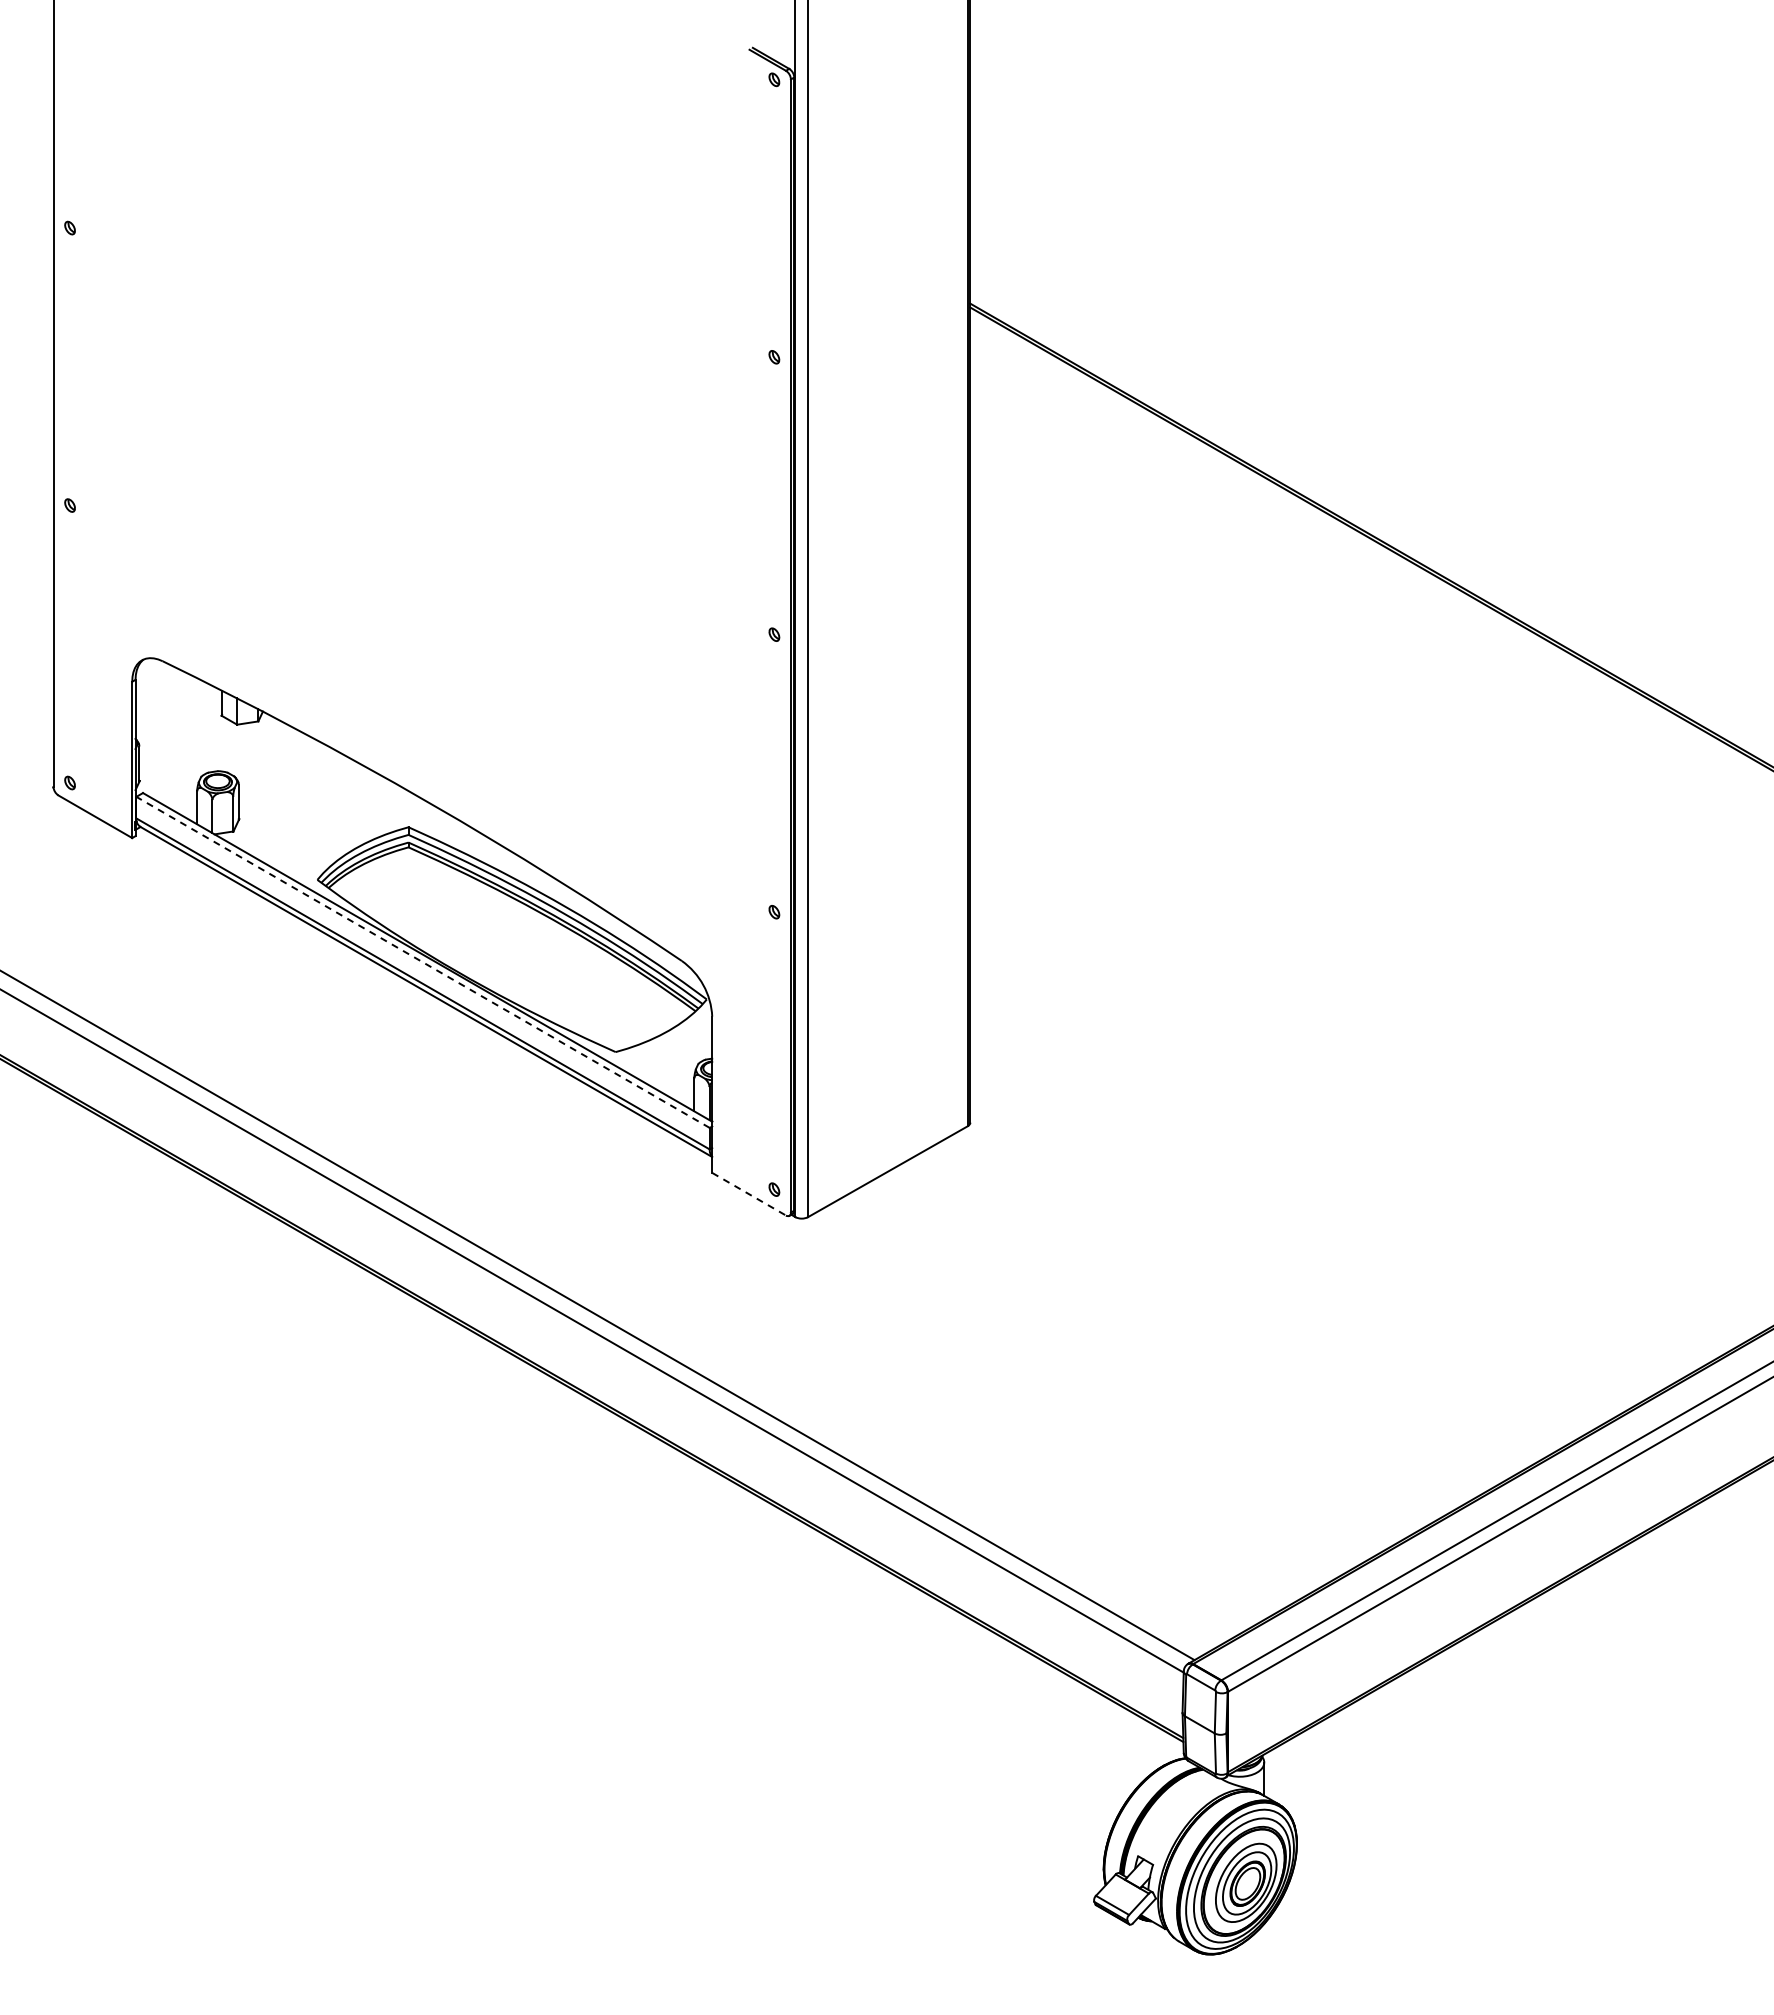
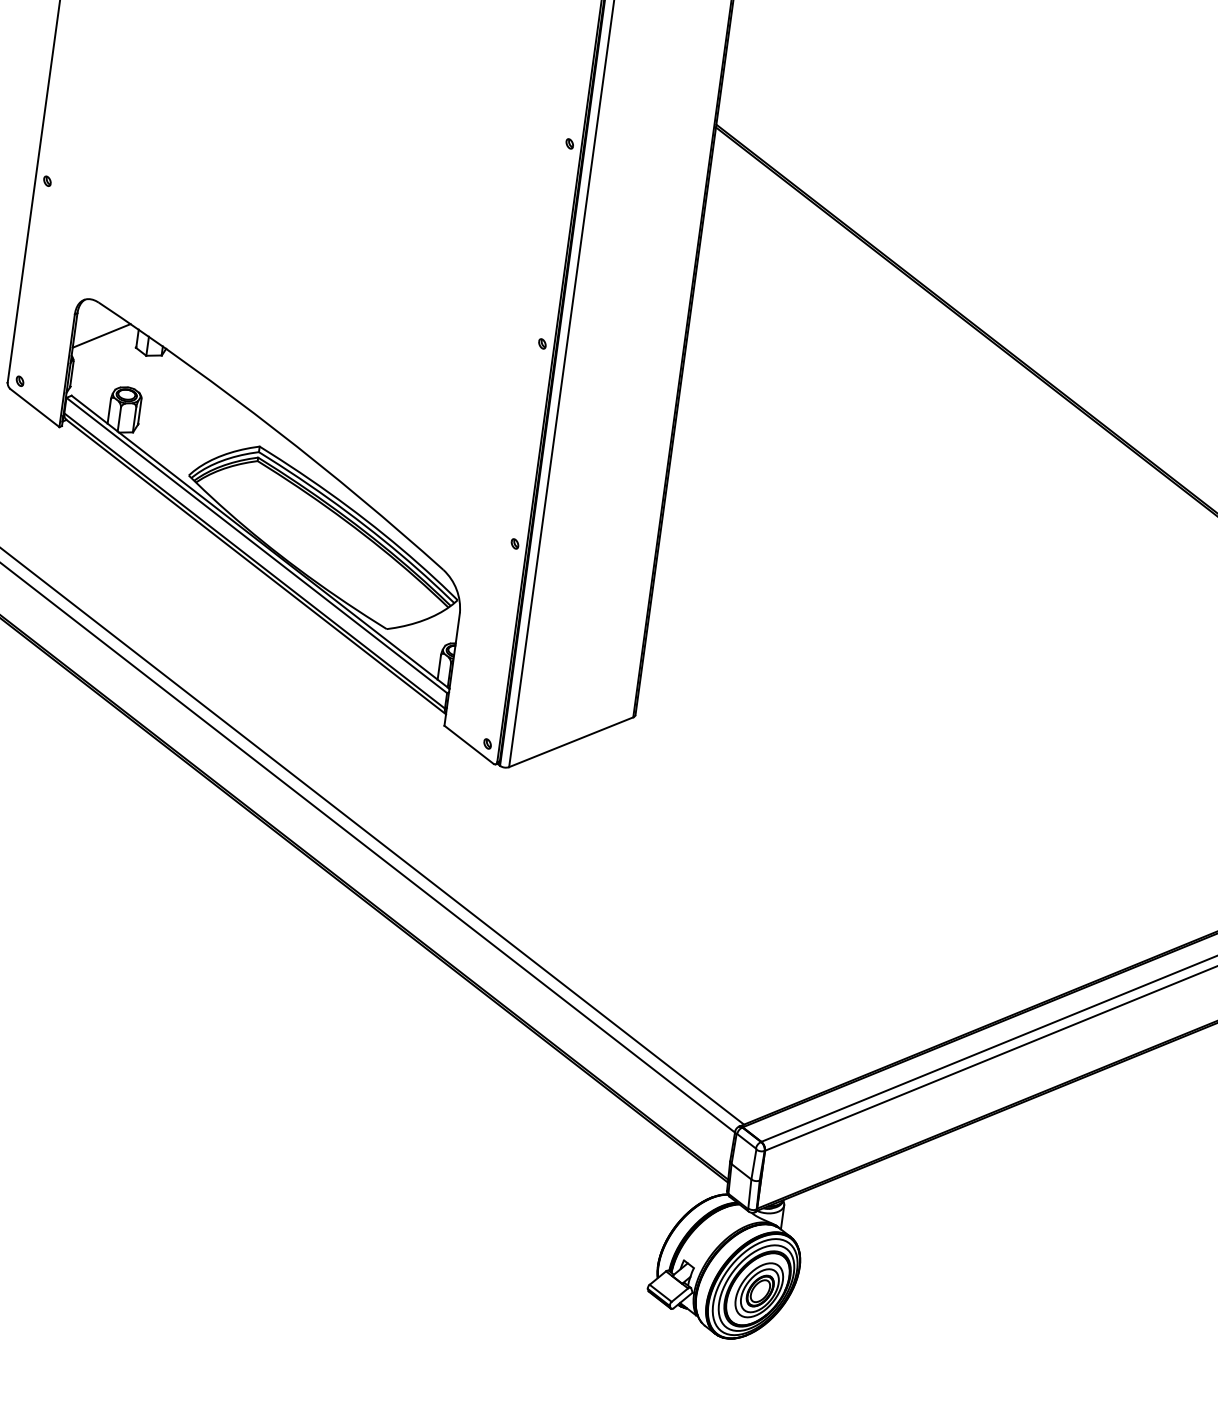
line: (172, 705) -> (101, 335), added
line: (422, 962) -> (256, 545), dashed -> solid
line: (749, 1194) -> (469, 745), dashed -> solid

